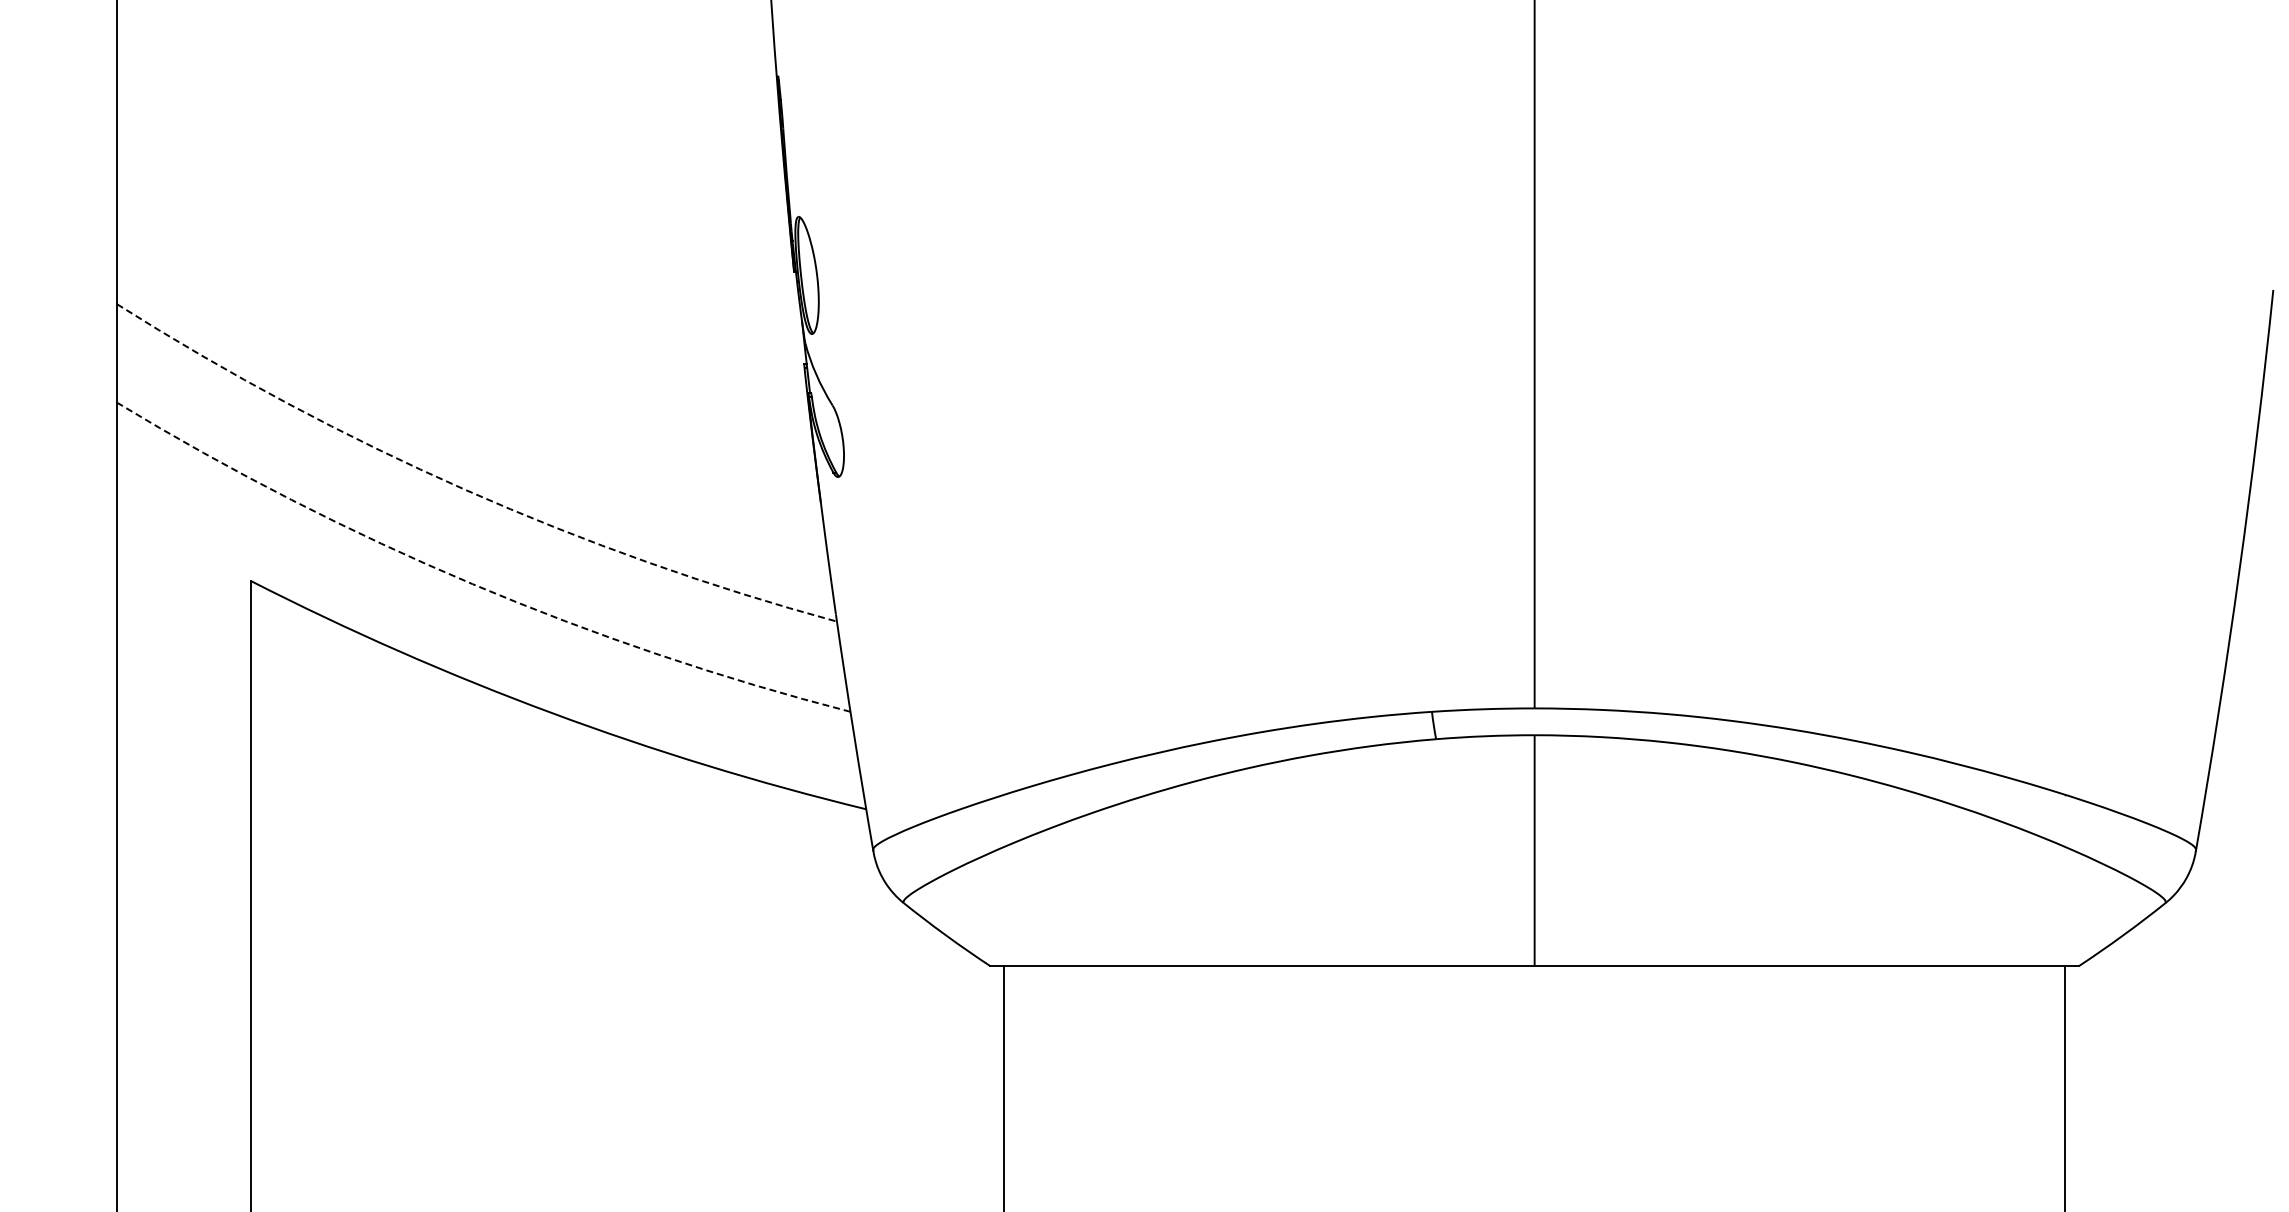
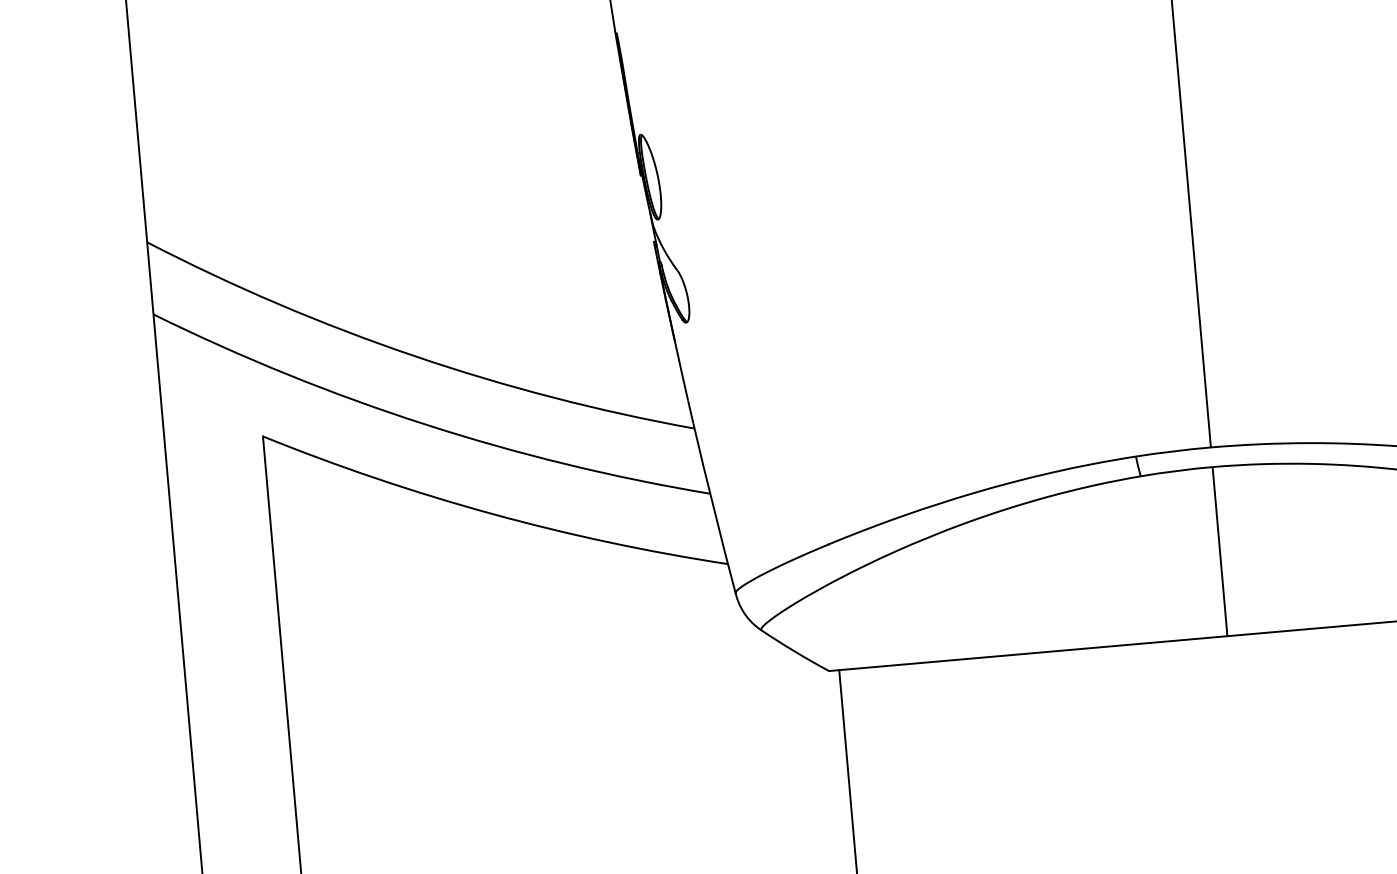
arc: (465, 489) -> (414, 355), dashed -> solid
arc: (472, 584) -> (425, 424), dashed -> solid

